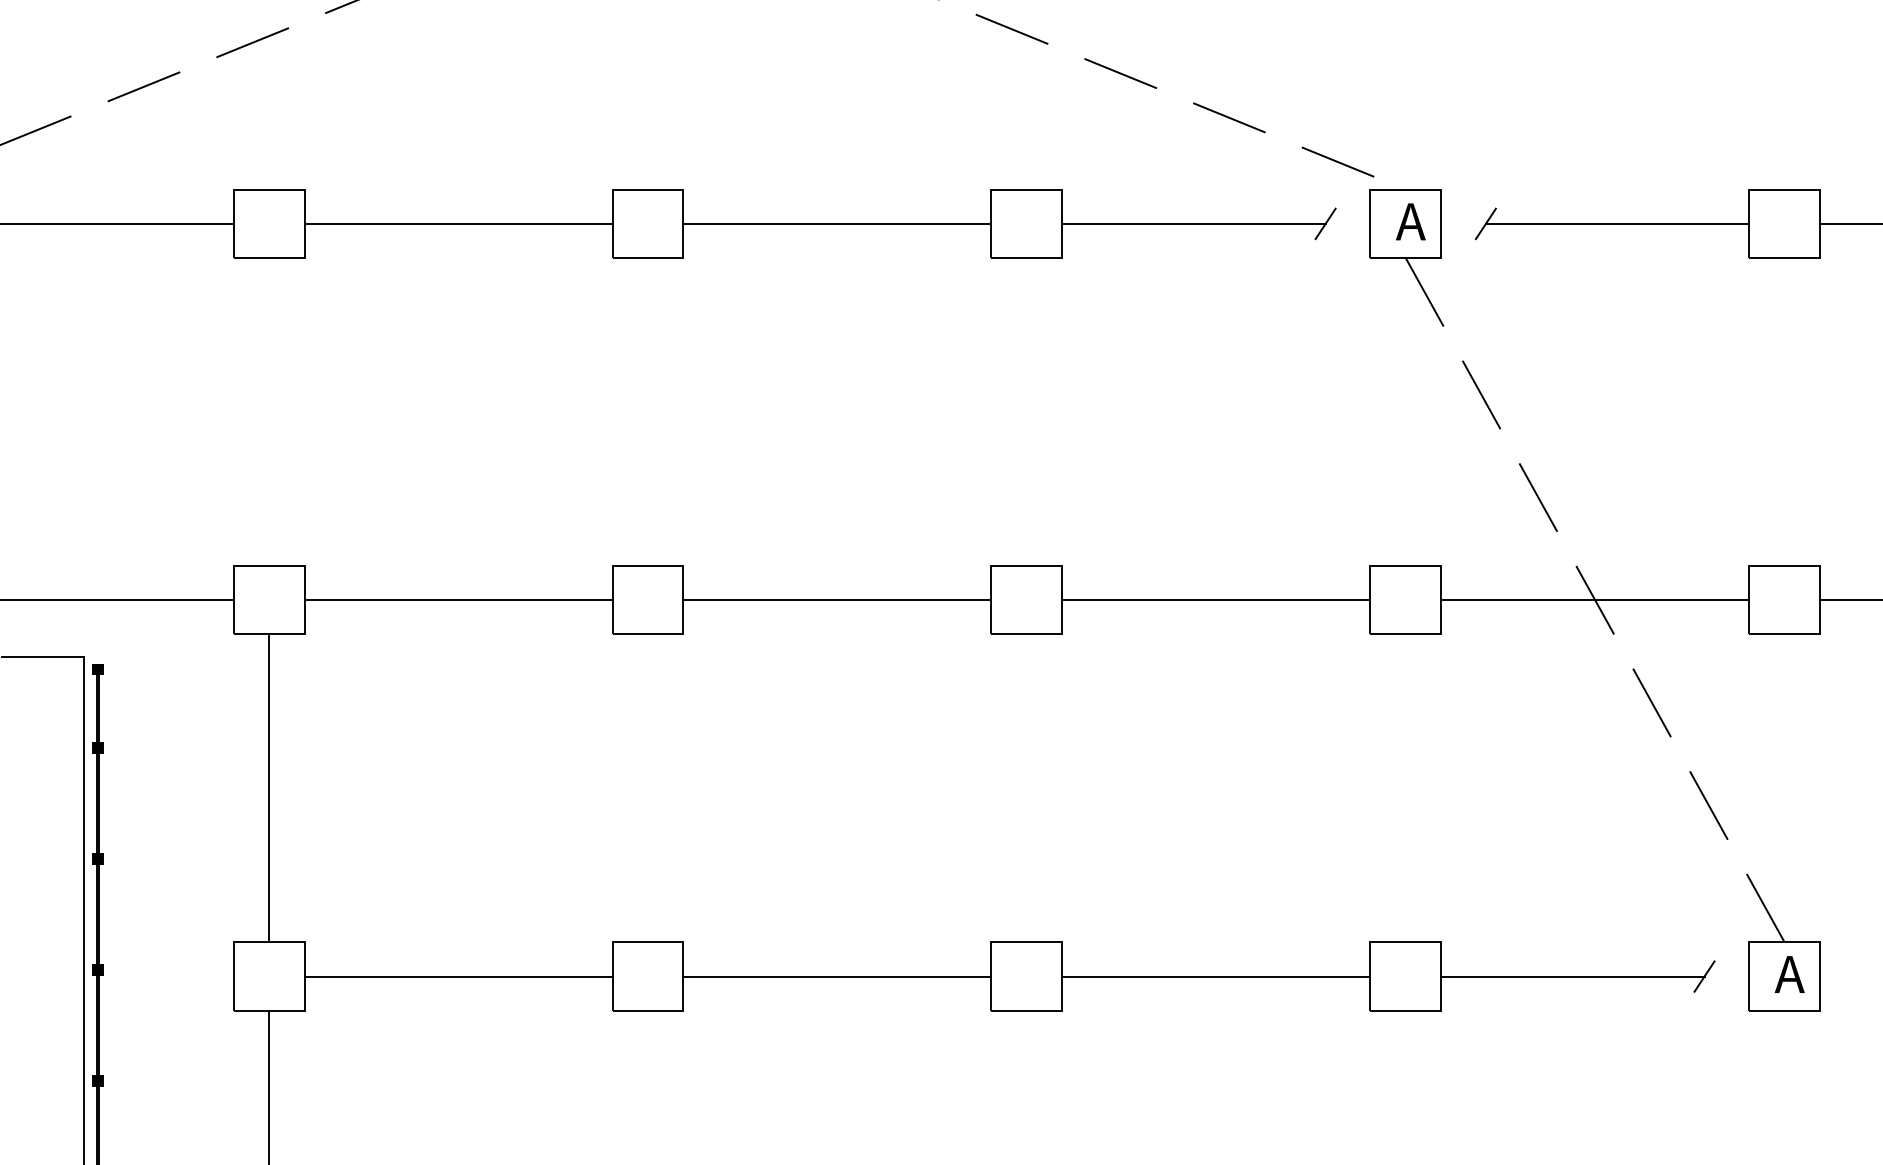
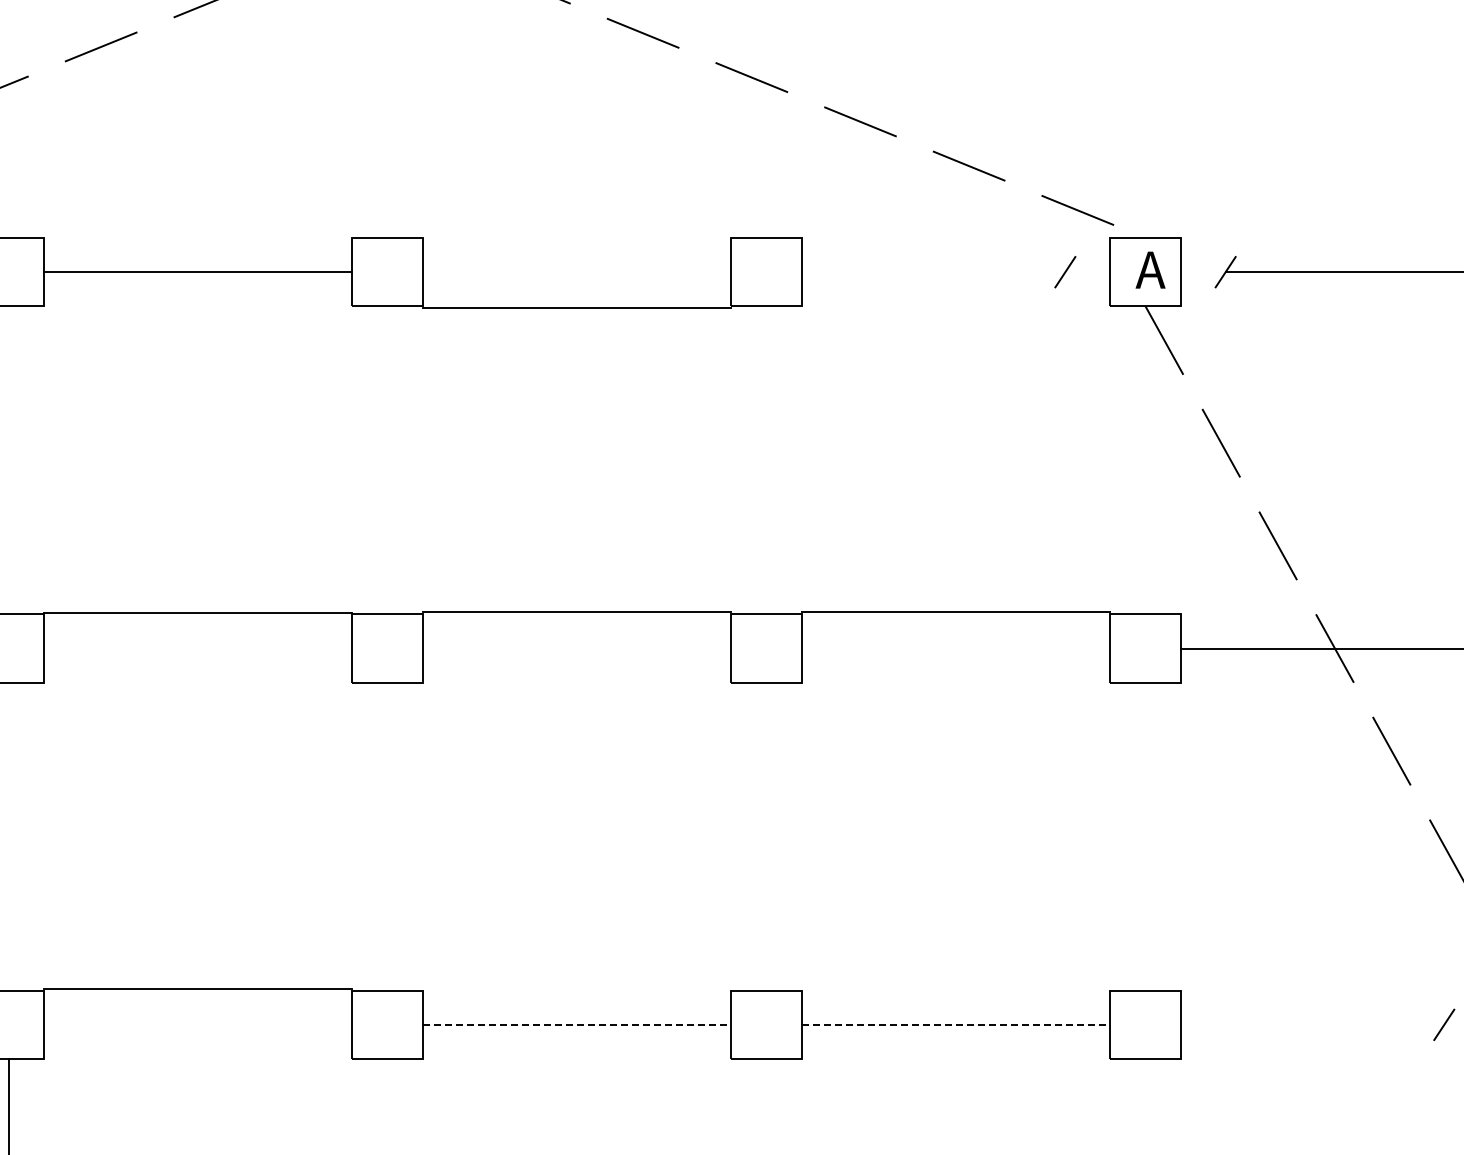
line: (837, 223) -> (577, 307), moved
line: (1193, 223) -> (933, 271), removed
line: (458, 600) -> (198, 612), moved
line: (837, 600) -> (577, 611), moved
line: (1216, 600) -> (956, 611), moved
line: (269, 788) -> (9, 836), removed
line: (458, 976) -> (198, 988), moved
line: (837, 976) -> (577, 1024), solid -> dashed
line: (1216, 976) -> (956, 1024), solid -> dashed
line: (1572, 976) -> (1312, 1024), removed

